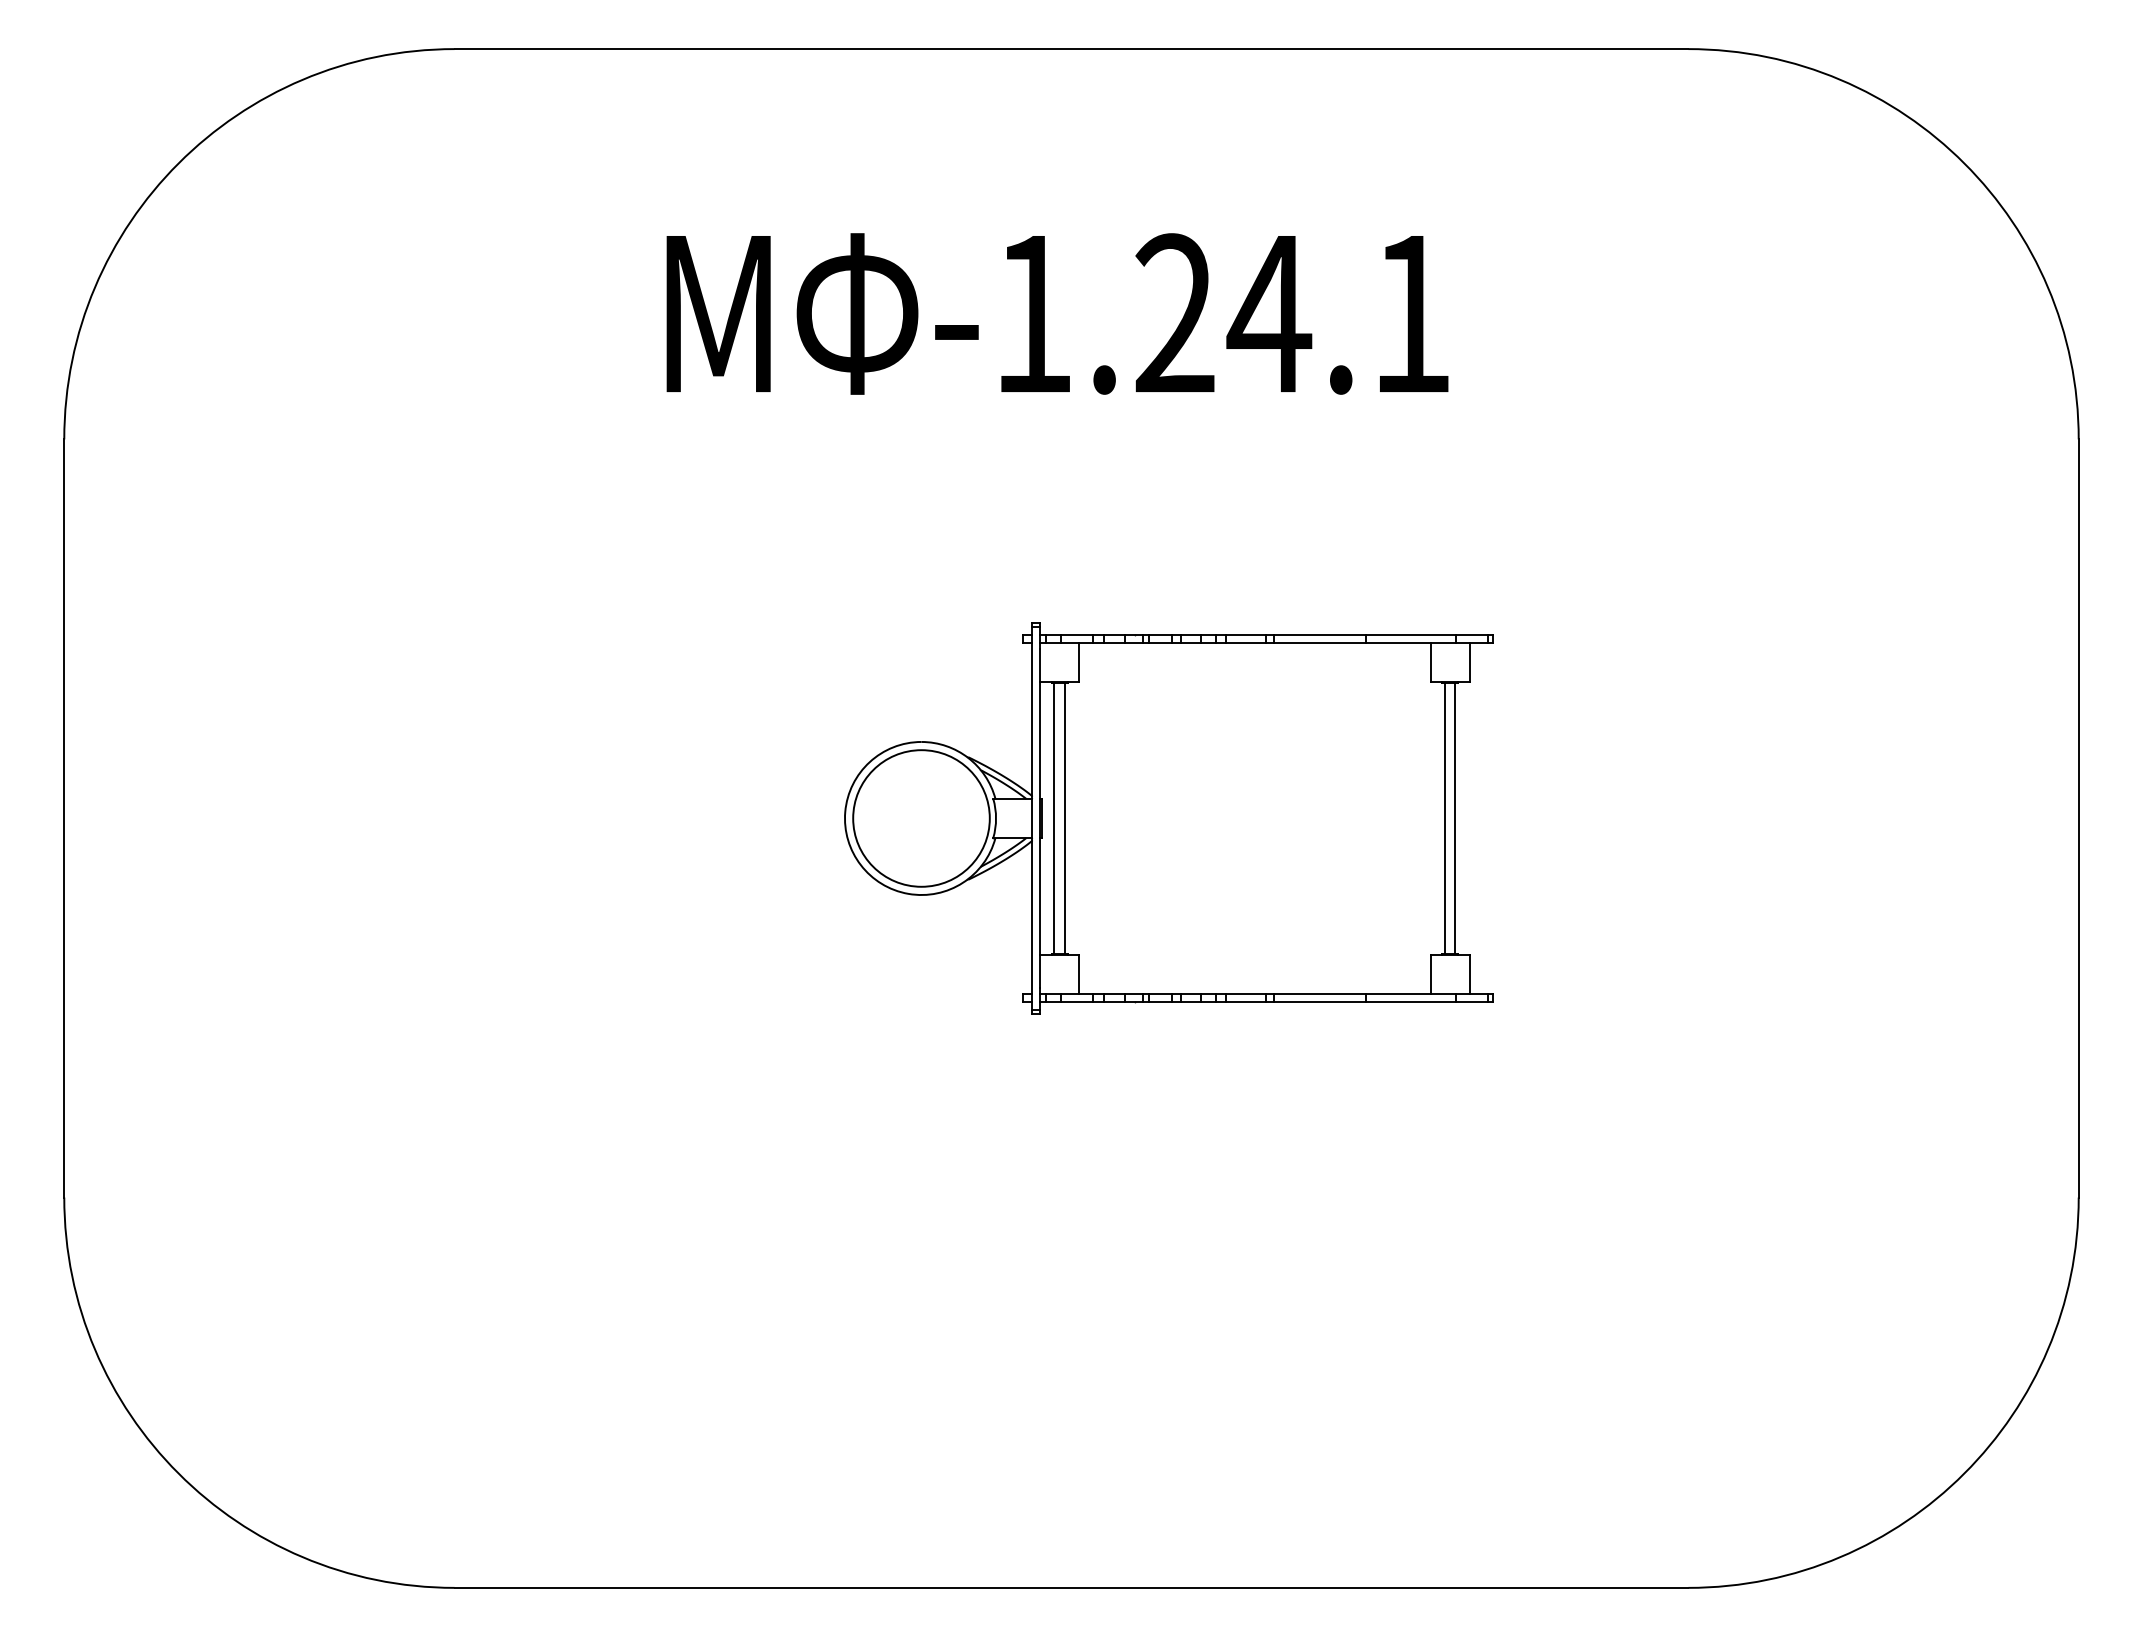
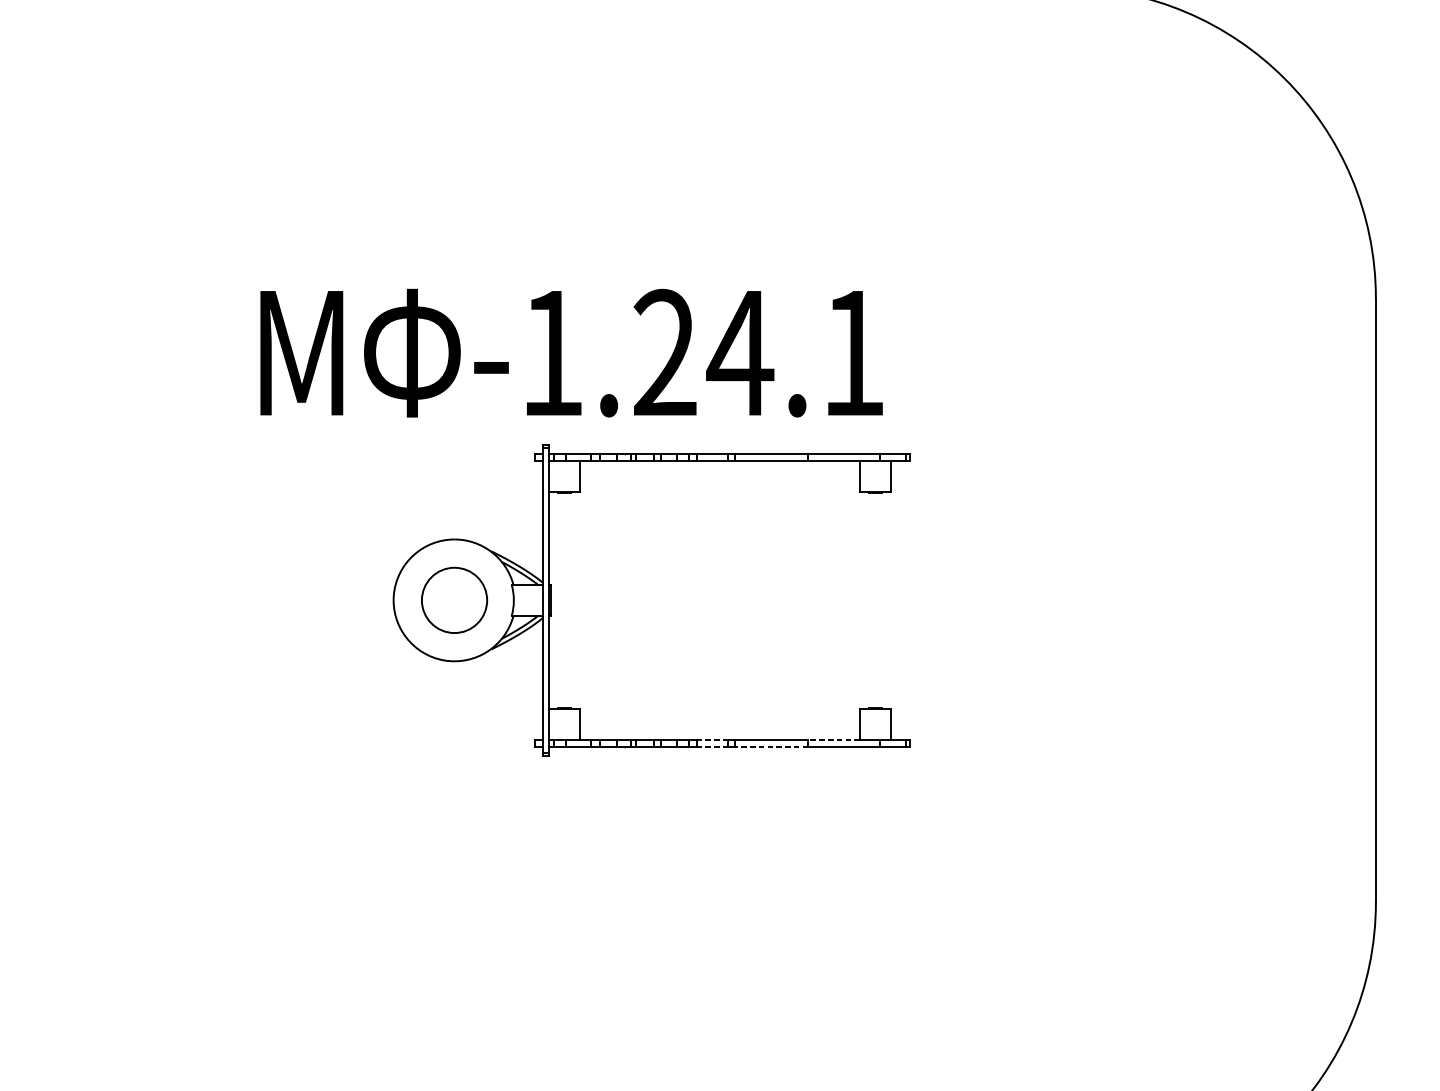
text: (1057, 313) -> (571, 352), moved
circle: (921, 818) -> (454, 600), size x0.6
line: (1054, 818) -> (560, 600), removed
line: (1064, 818) -> (568, 600), removed
line: (1444, 818) -> (870, 600), removed
line: (1455, 818) -> (879, 600), removed
line: (1245, 994) -> (712, 740), solid -> dashed
line: (1397, 994) -> (833, 740), solid -> dashed
line: (1245, 1002) -> (712, 746), solid -> dashed
line: (1319, 1002) -> (771, 746), solid -> dashed

